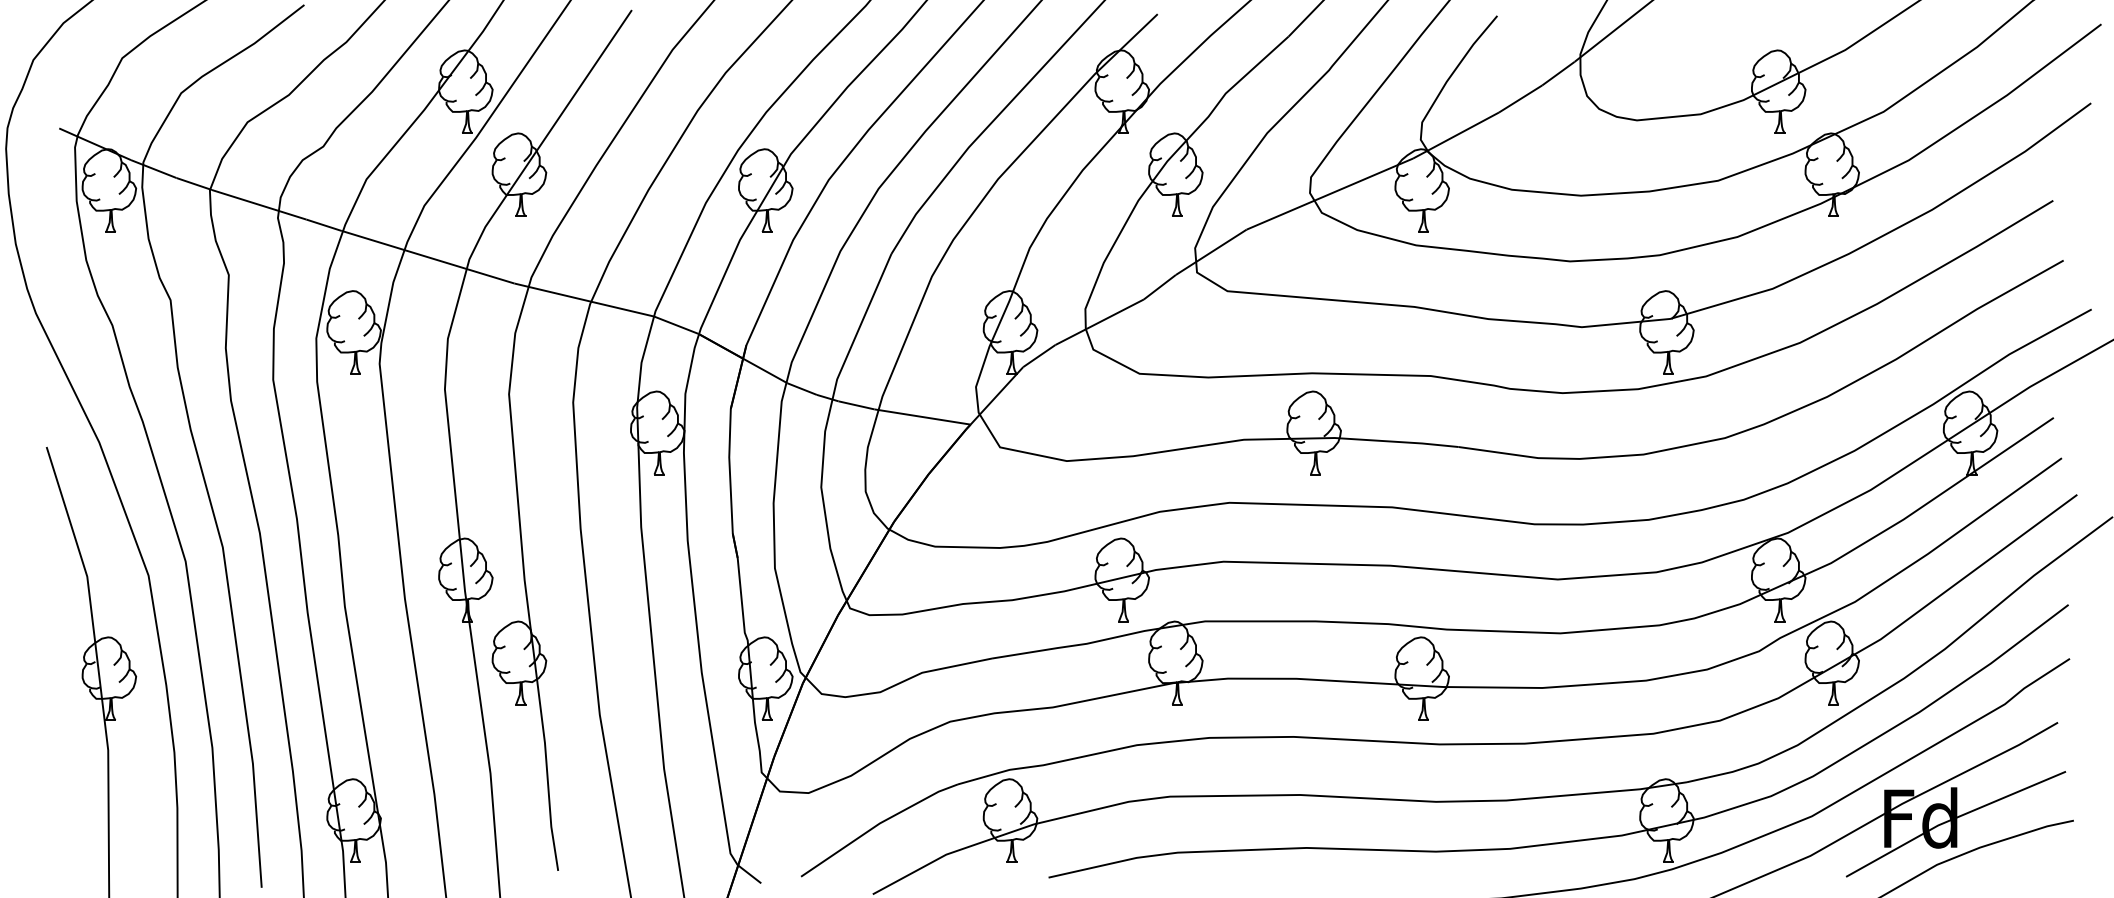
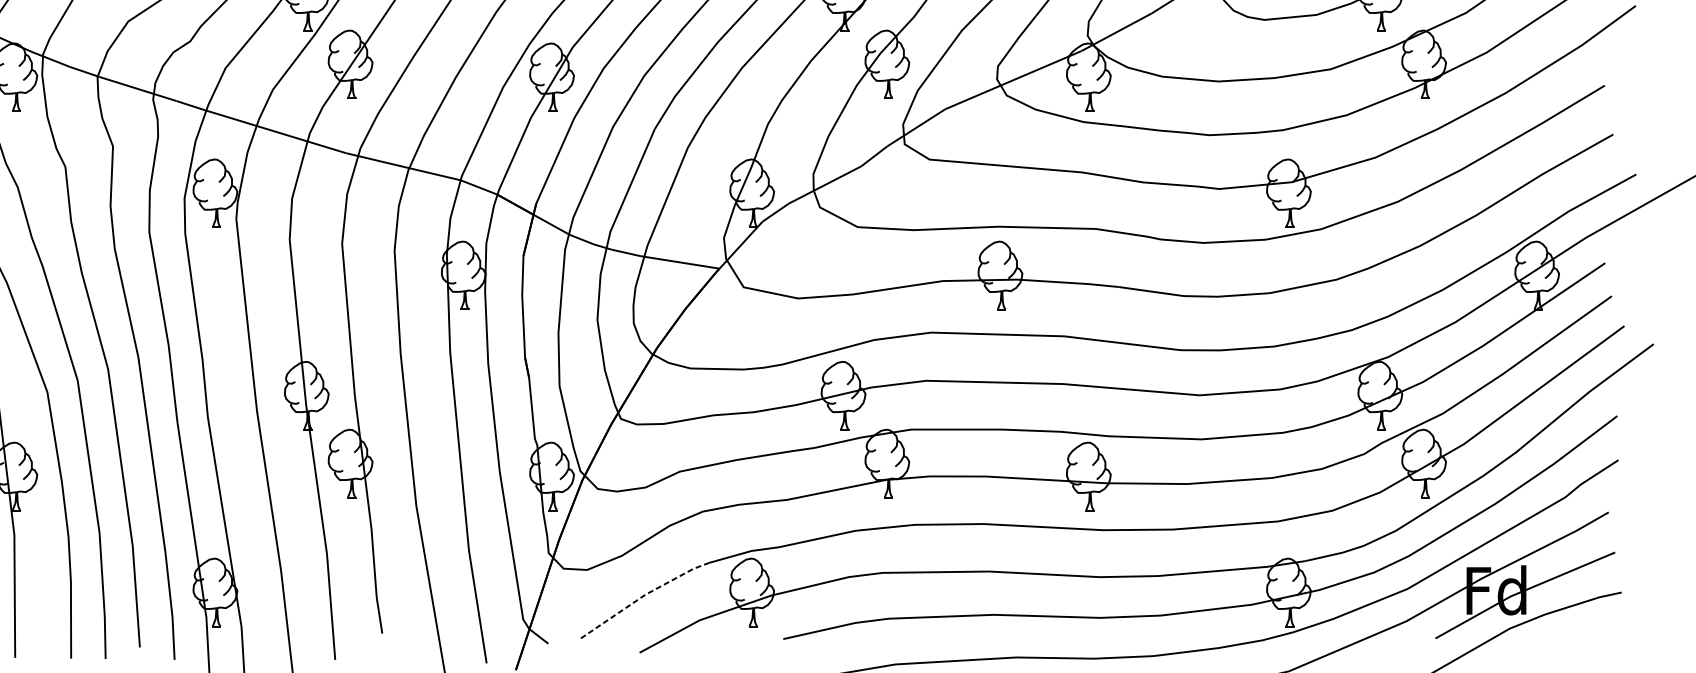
line: (877, 825) -> (643, 596), solid -> dashed

